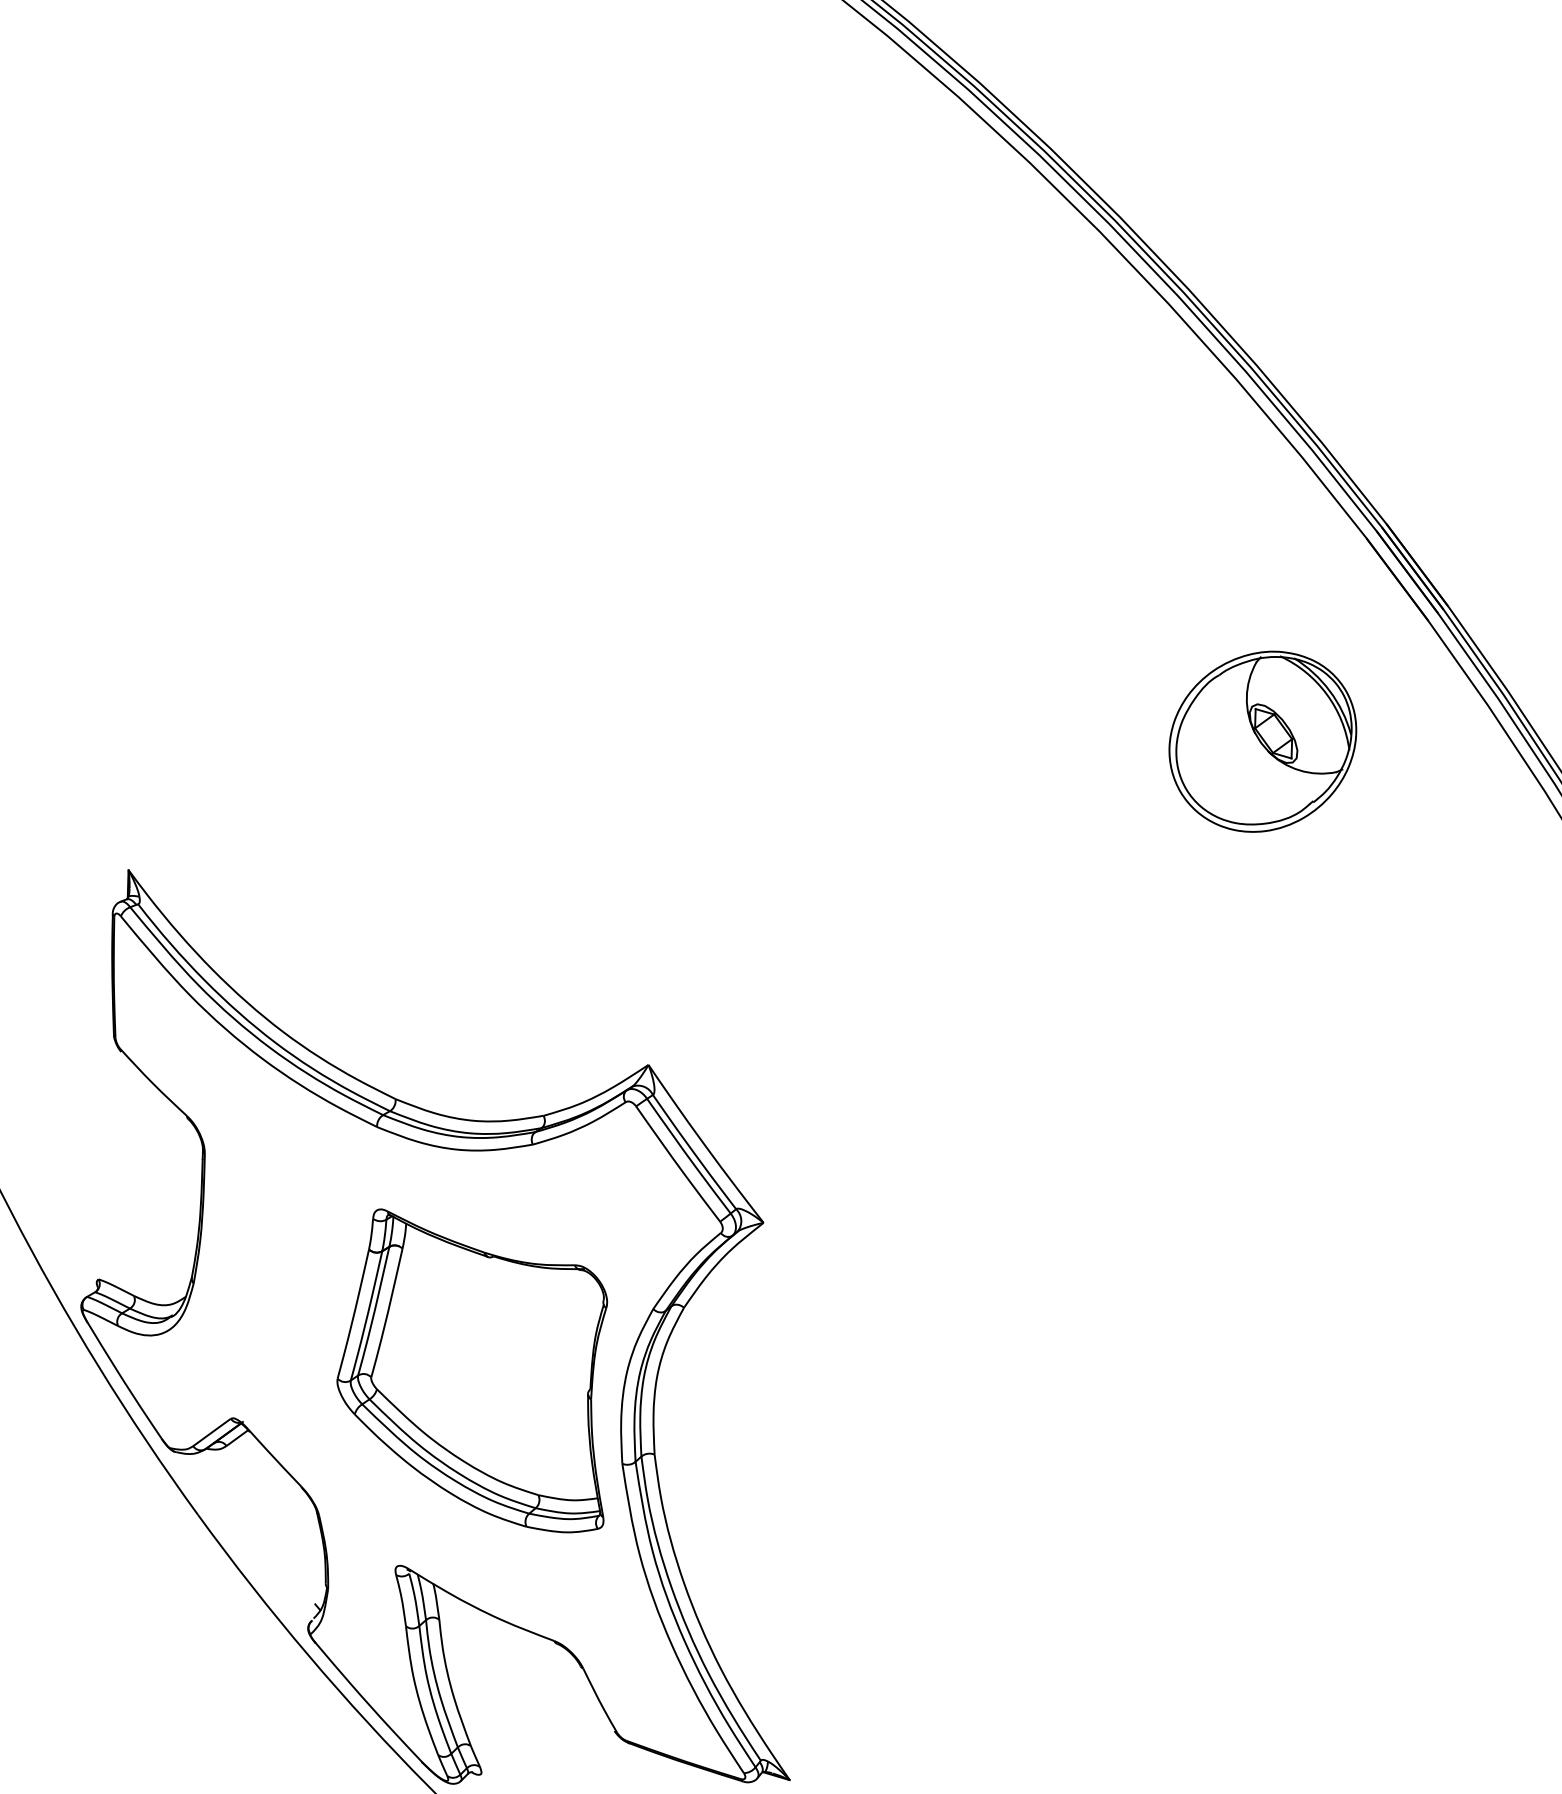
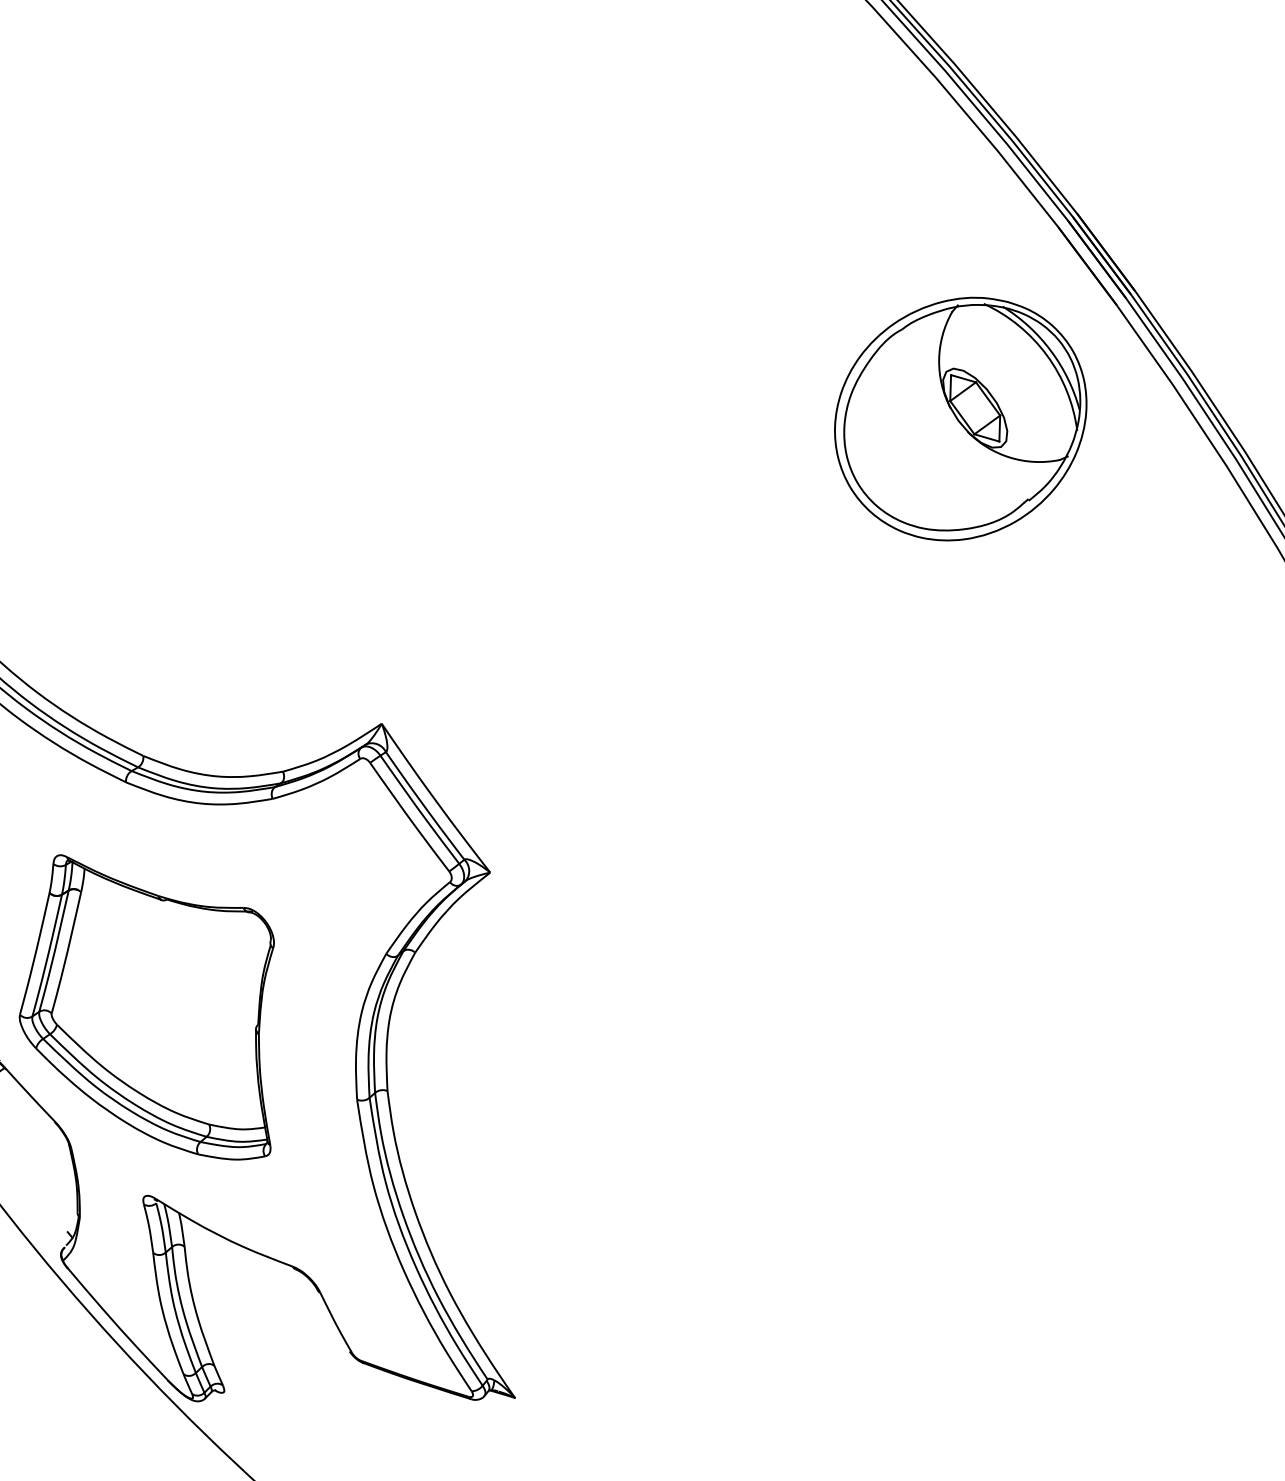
part: (1262, 741) -> (960, 418), size x1.43
part: (472, 1370) -> (147, 1007), moved

